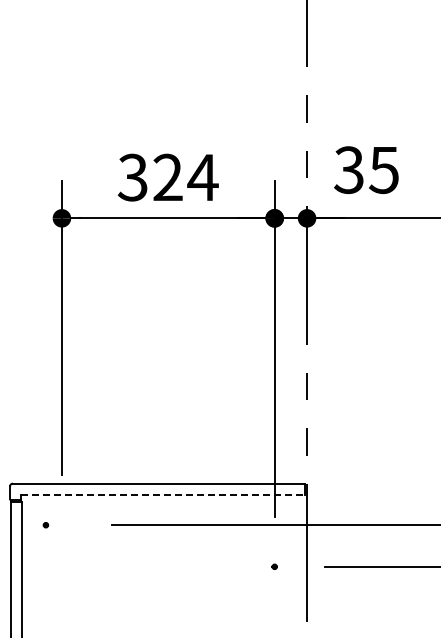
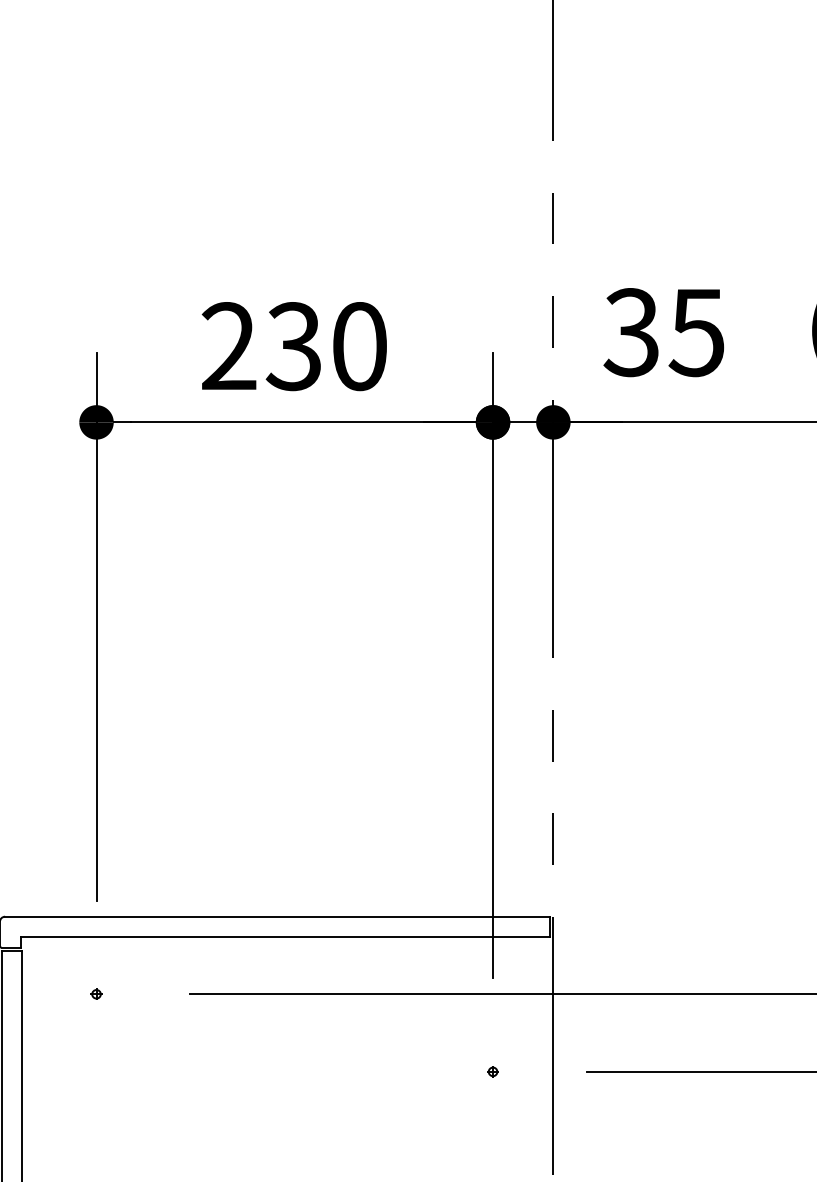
text: (167, 177) -> (293, 346), 324 -> 230
line: (163, 494) -> (285, 937), dashed -> solid
part: (45, 525) -> (95, 994), moved

